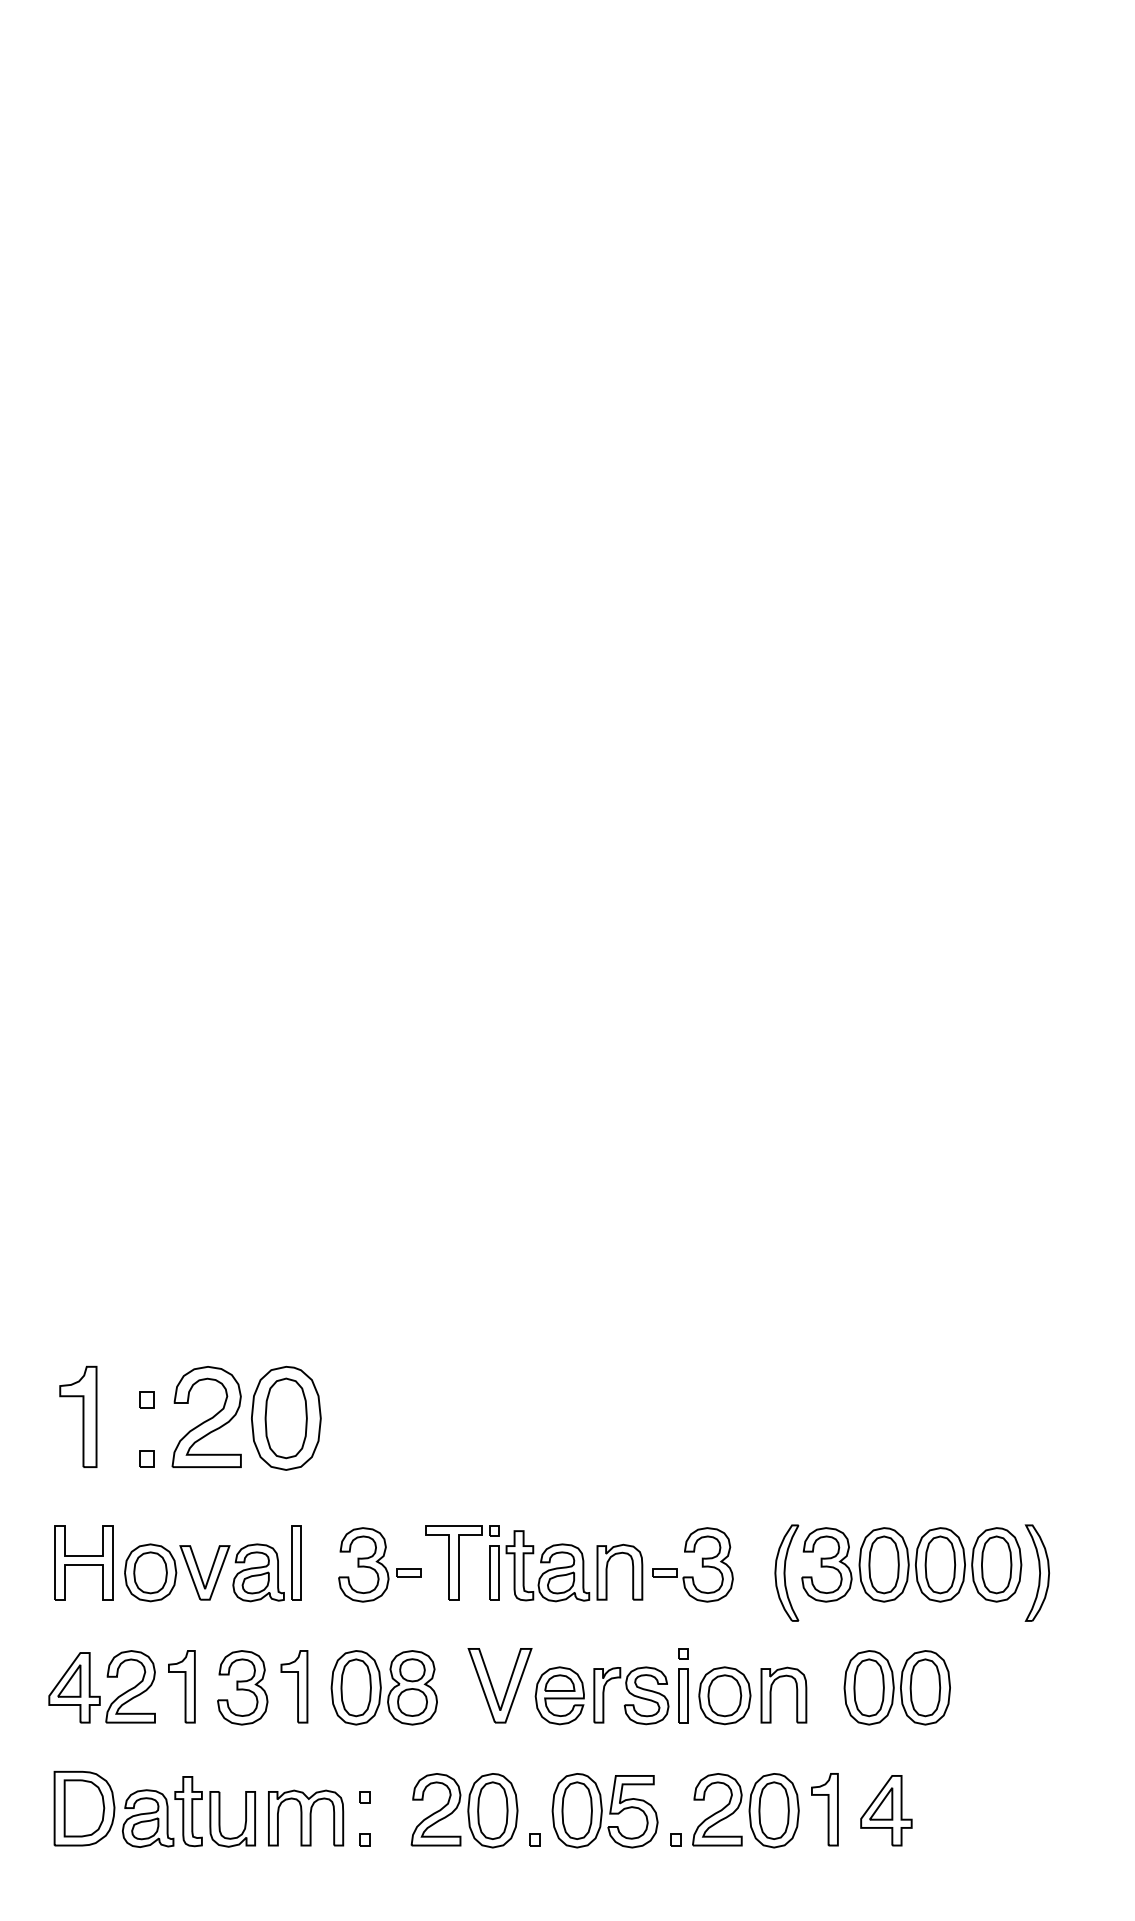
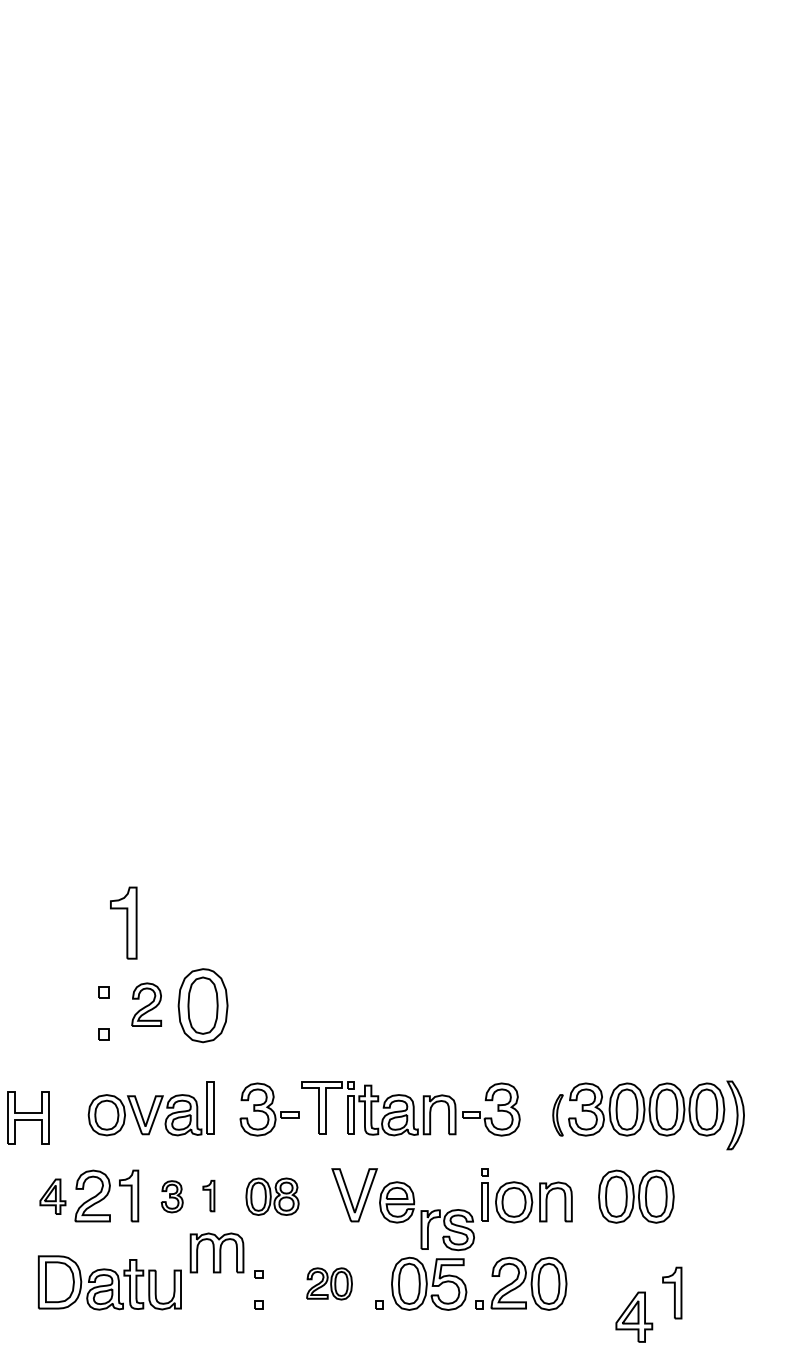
part: (78, 1416) -> (123, 922), moved
part: (206, 1416) -> (146, 1004), size x0.6
part: (83, 1562) -> (28, 1117), moved
part: (786, 1572) -> (557, 1114), size x0.6
part: (294, 1686) -> (208, 1195), size x0.6
part: (74, 1687) -> (52, 1196), size x0.7
part: (242, 1687) -> (172, 1196), size x0.6
part: (383, 1687) -> (272, 1196), size x0.7
part: (631, 1695) -> (447, 1229), moved
part: (824, 1809) -> (671, 1292), moved
part: (464, 1810) -> (329, 1283), size x0.6
part: (886, 1810) -> (634, 1317), moved
part: (306, 1817) -> (217, 1252), moved

